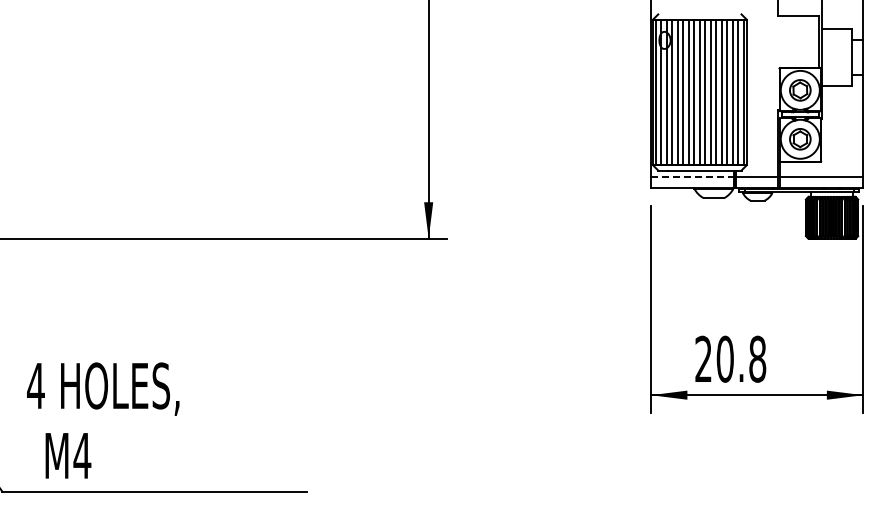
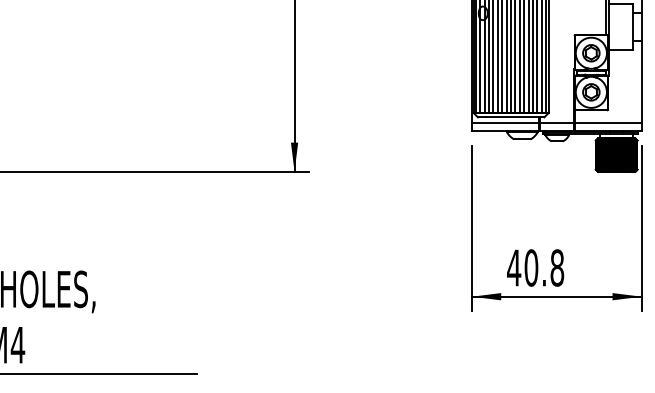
line: (692, 177) -> (505, 122), dashed -> solid
text: (703, 358) -> (514, 267), 20.8 -> 40.8

